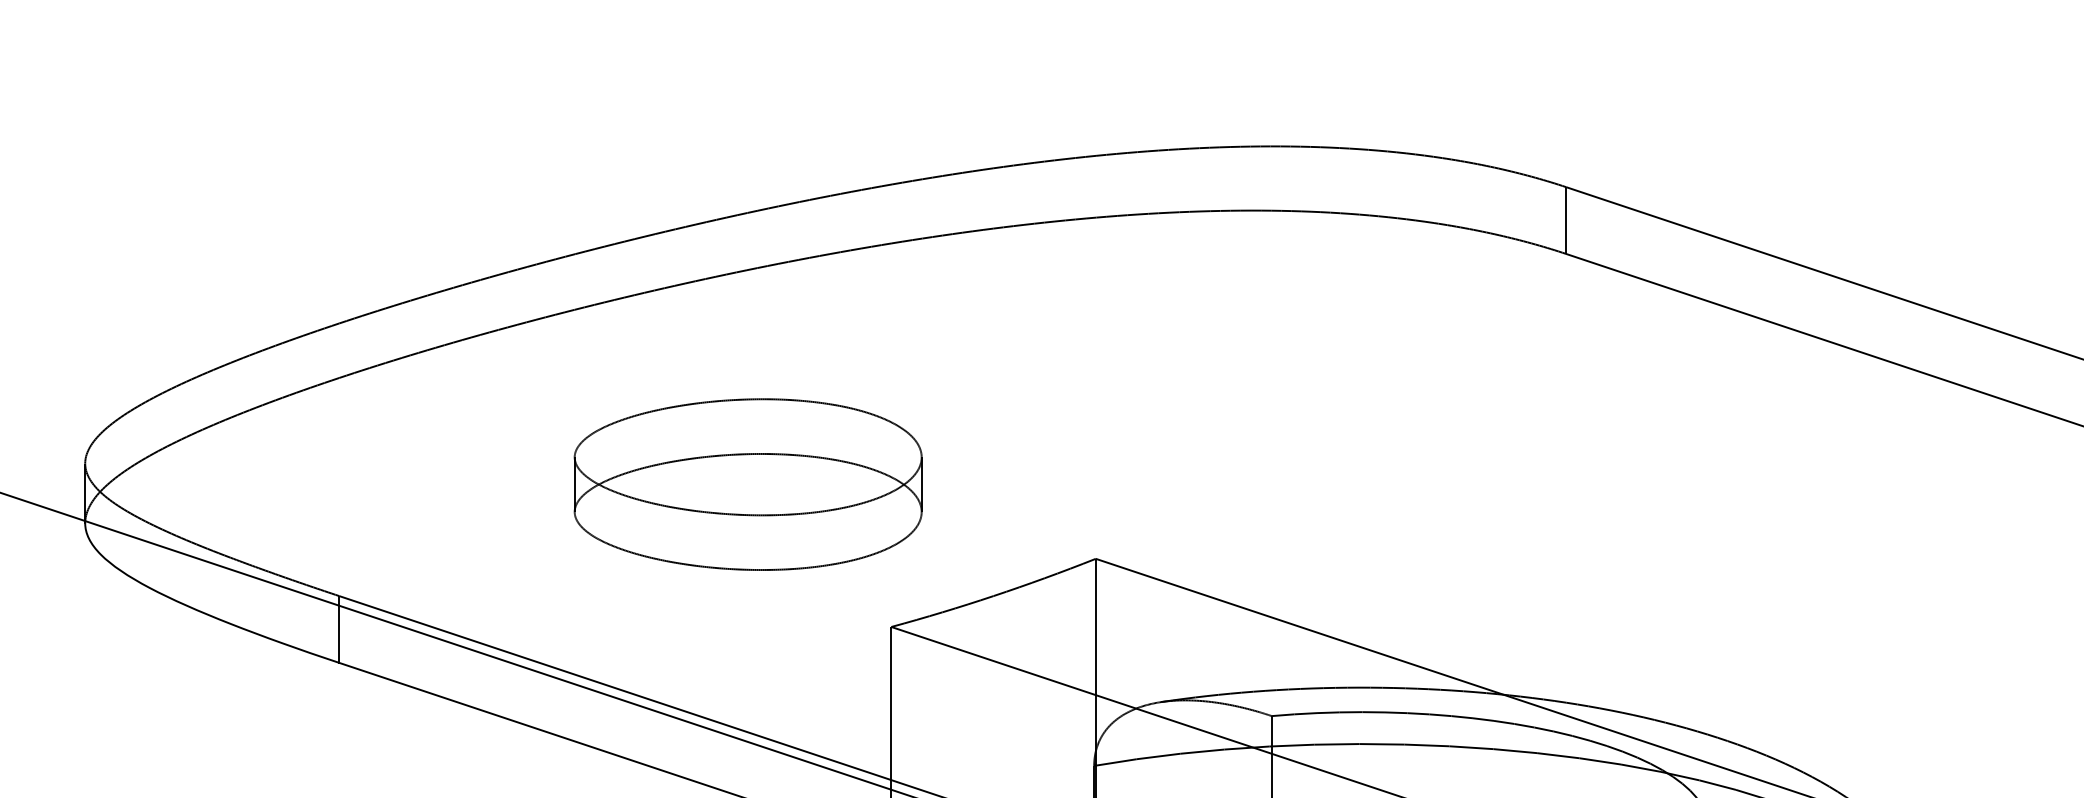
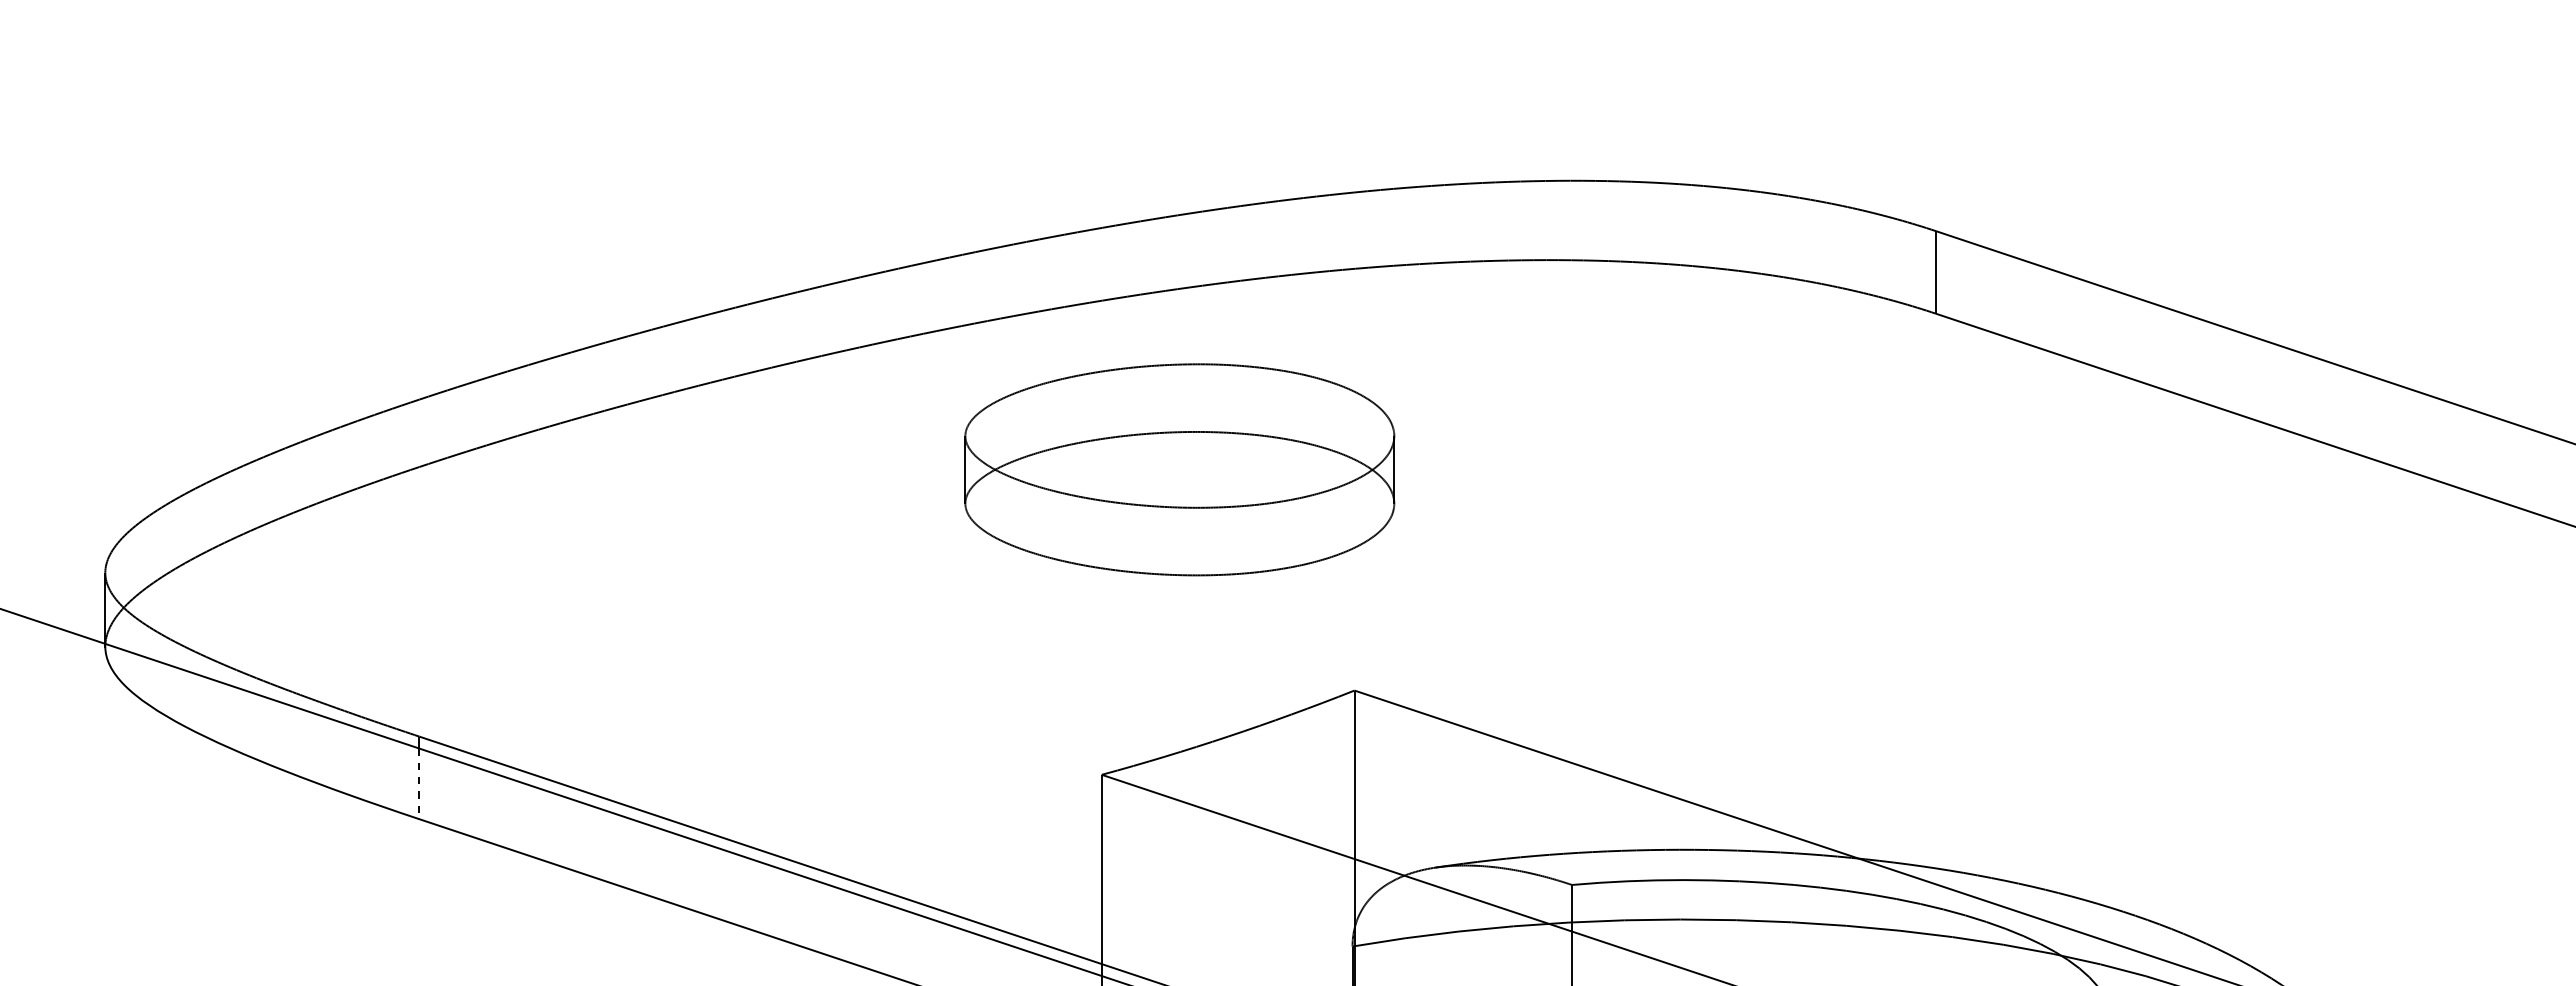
part: (747, 484) -> (1179, 469), moved
line: (339, 634) -> (419, 784), solid -> dashed

